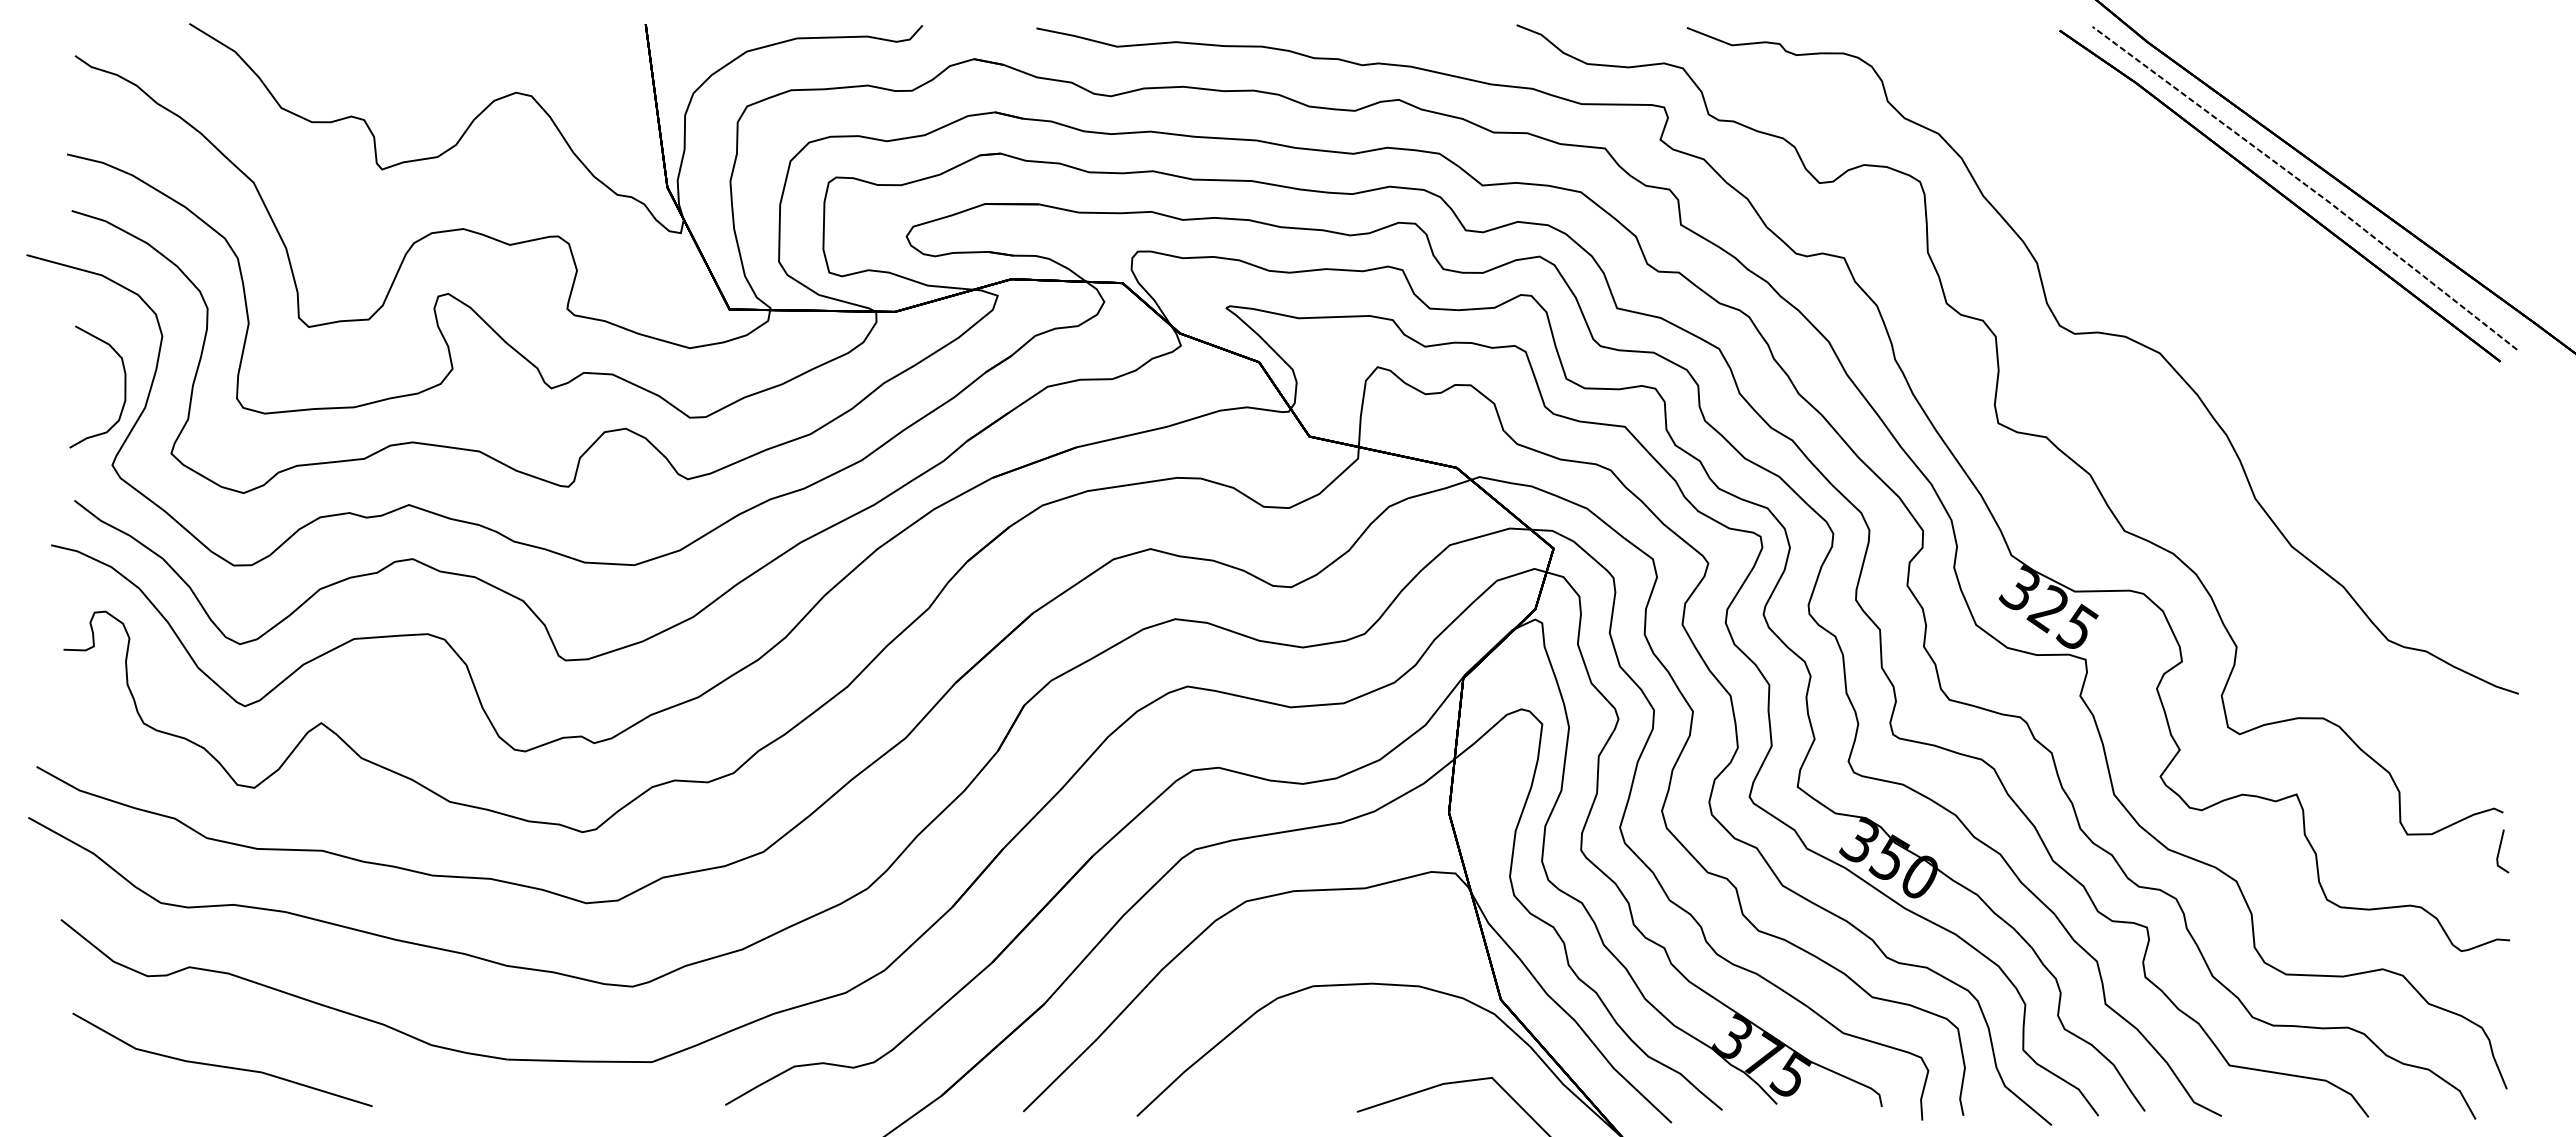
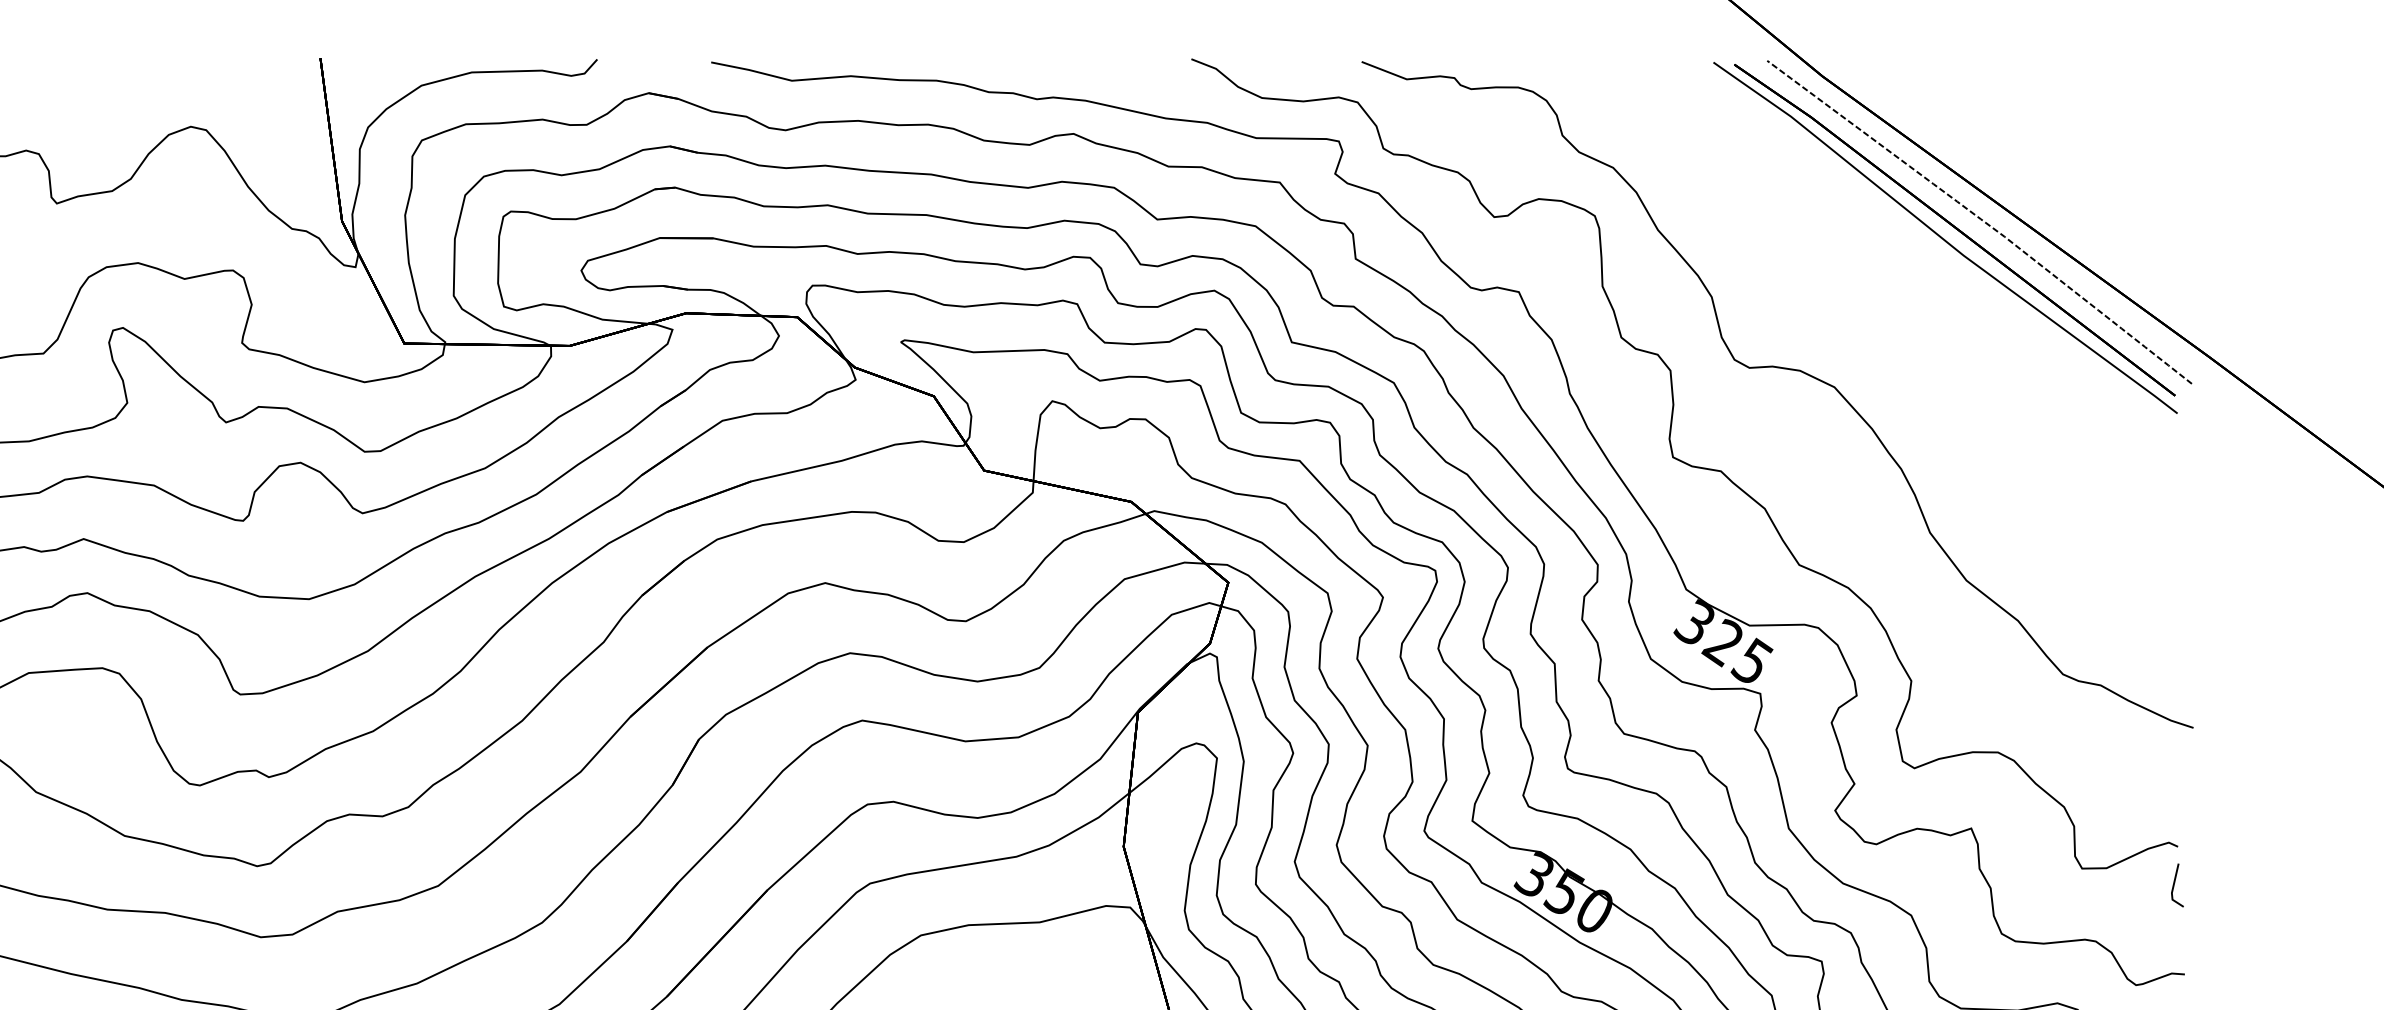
curve: (2269, 204) -> (1944, 238), added

